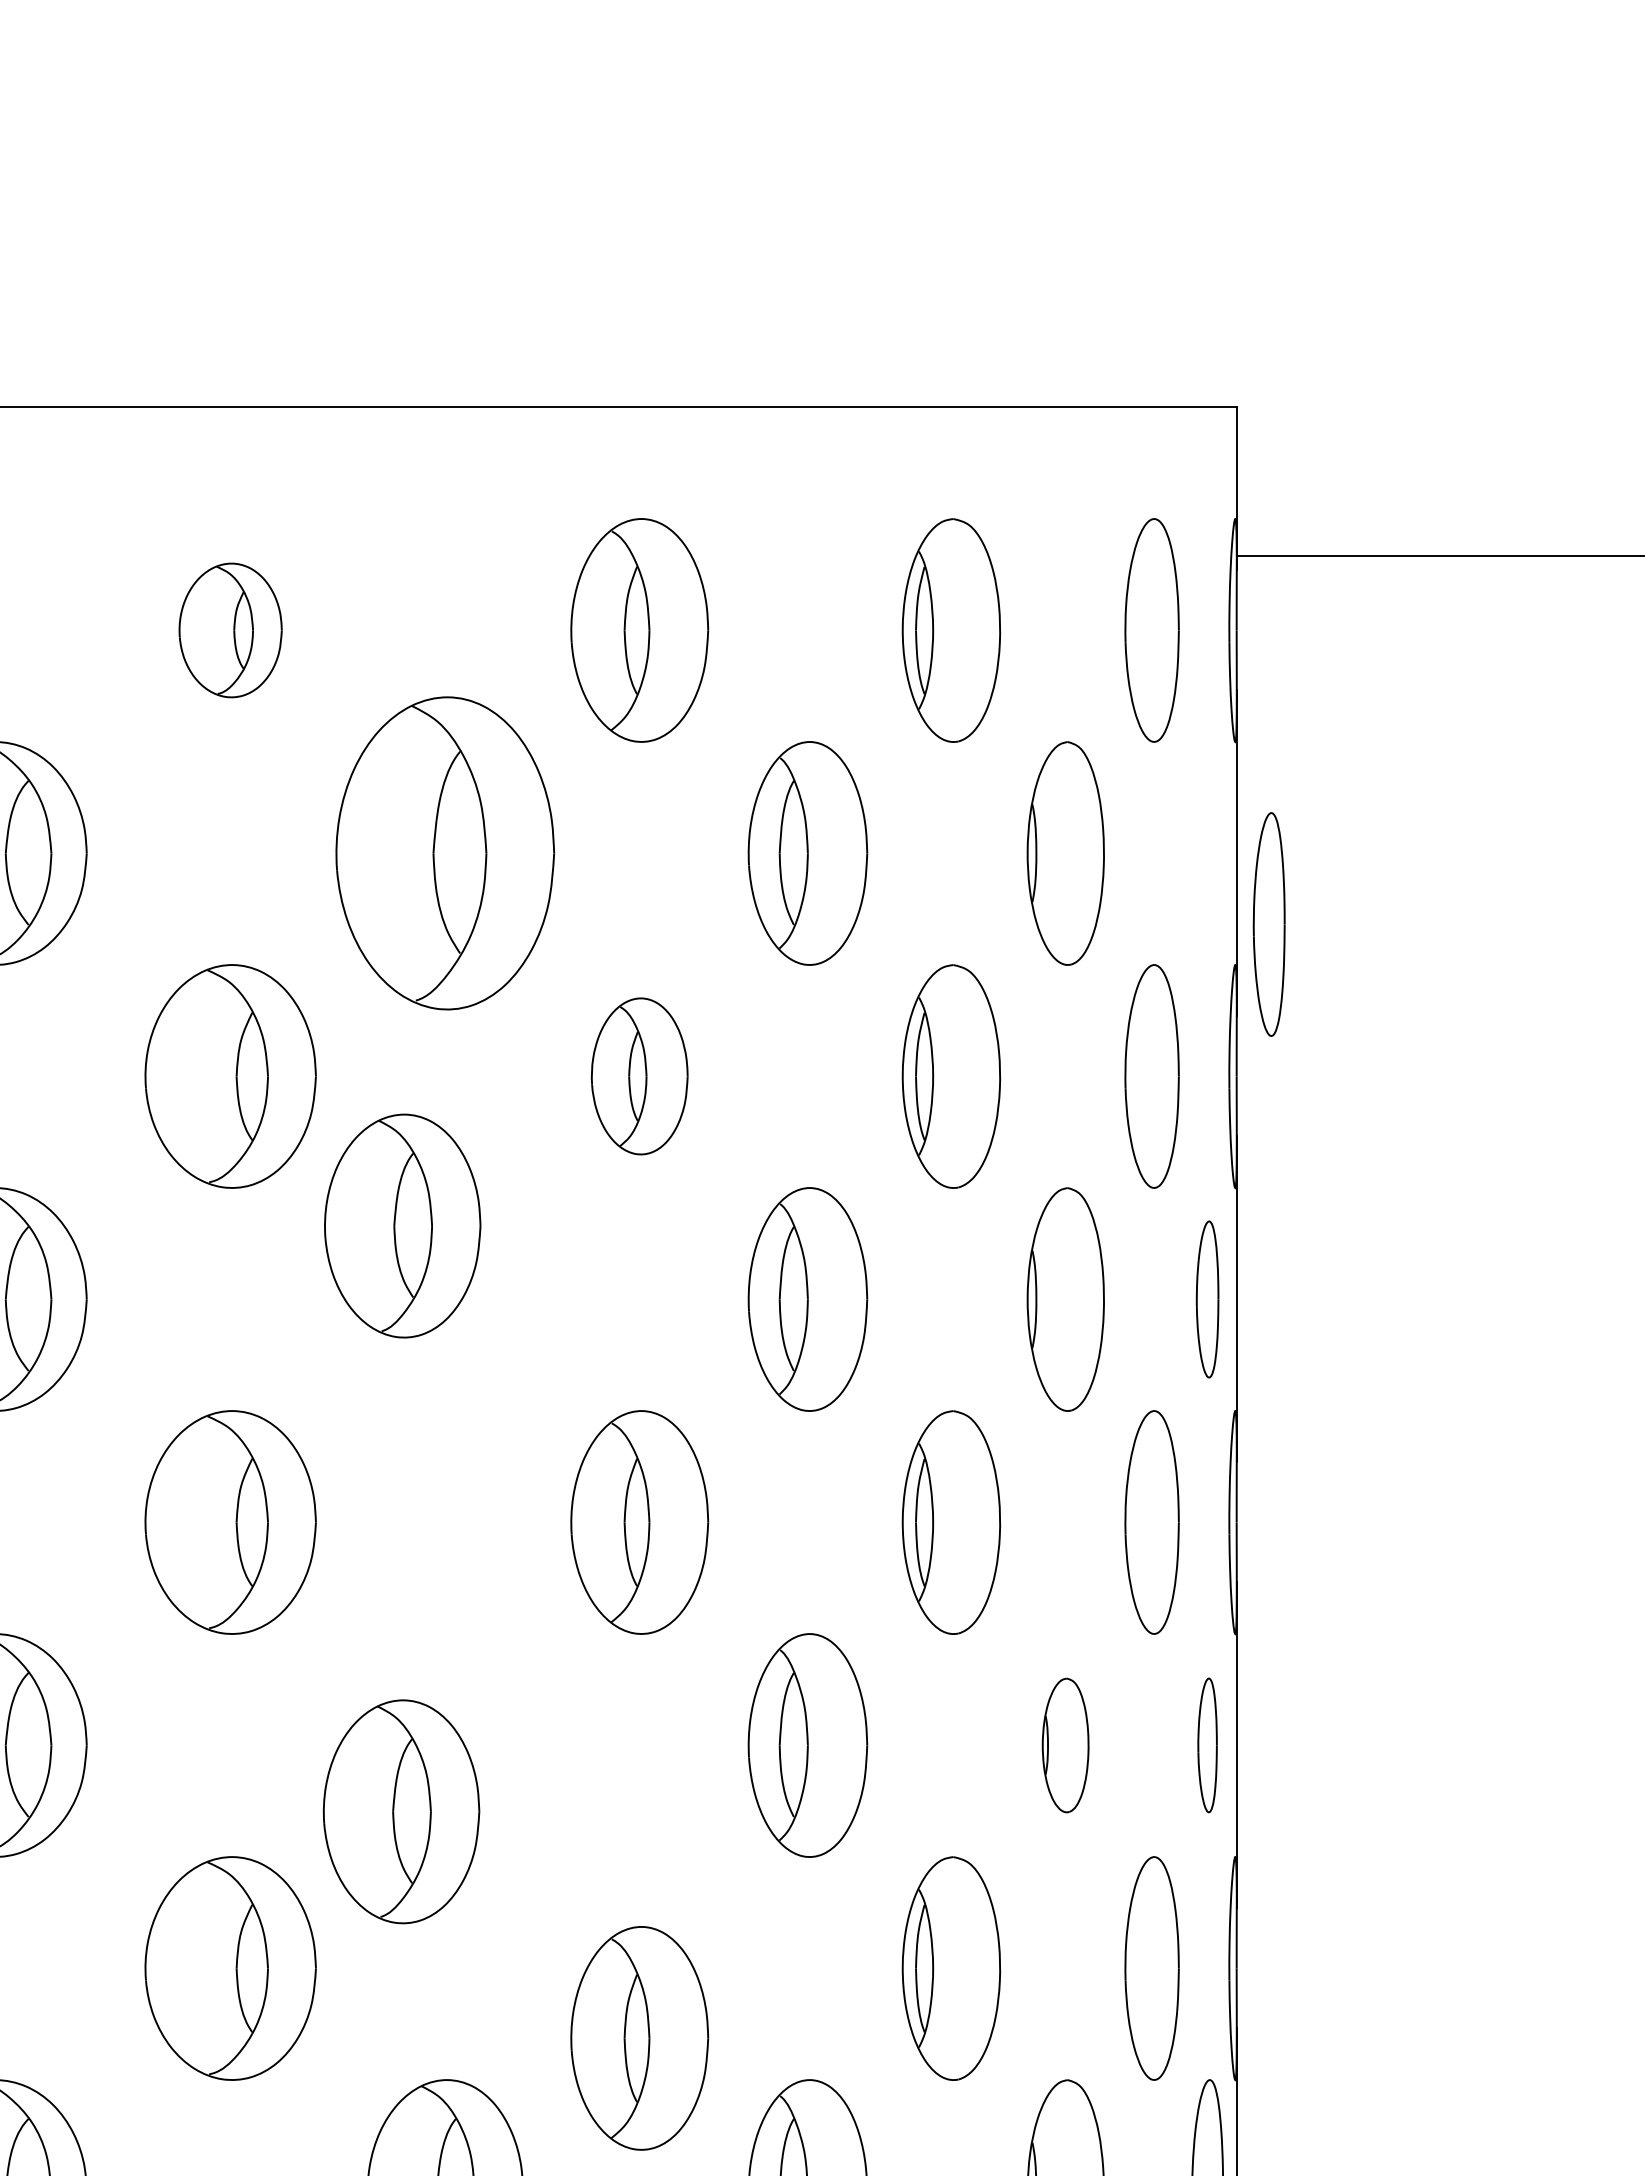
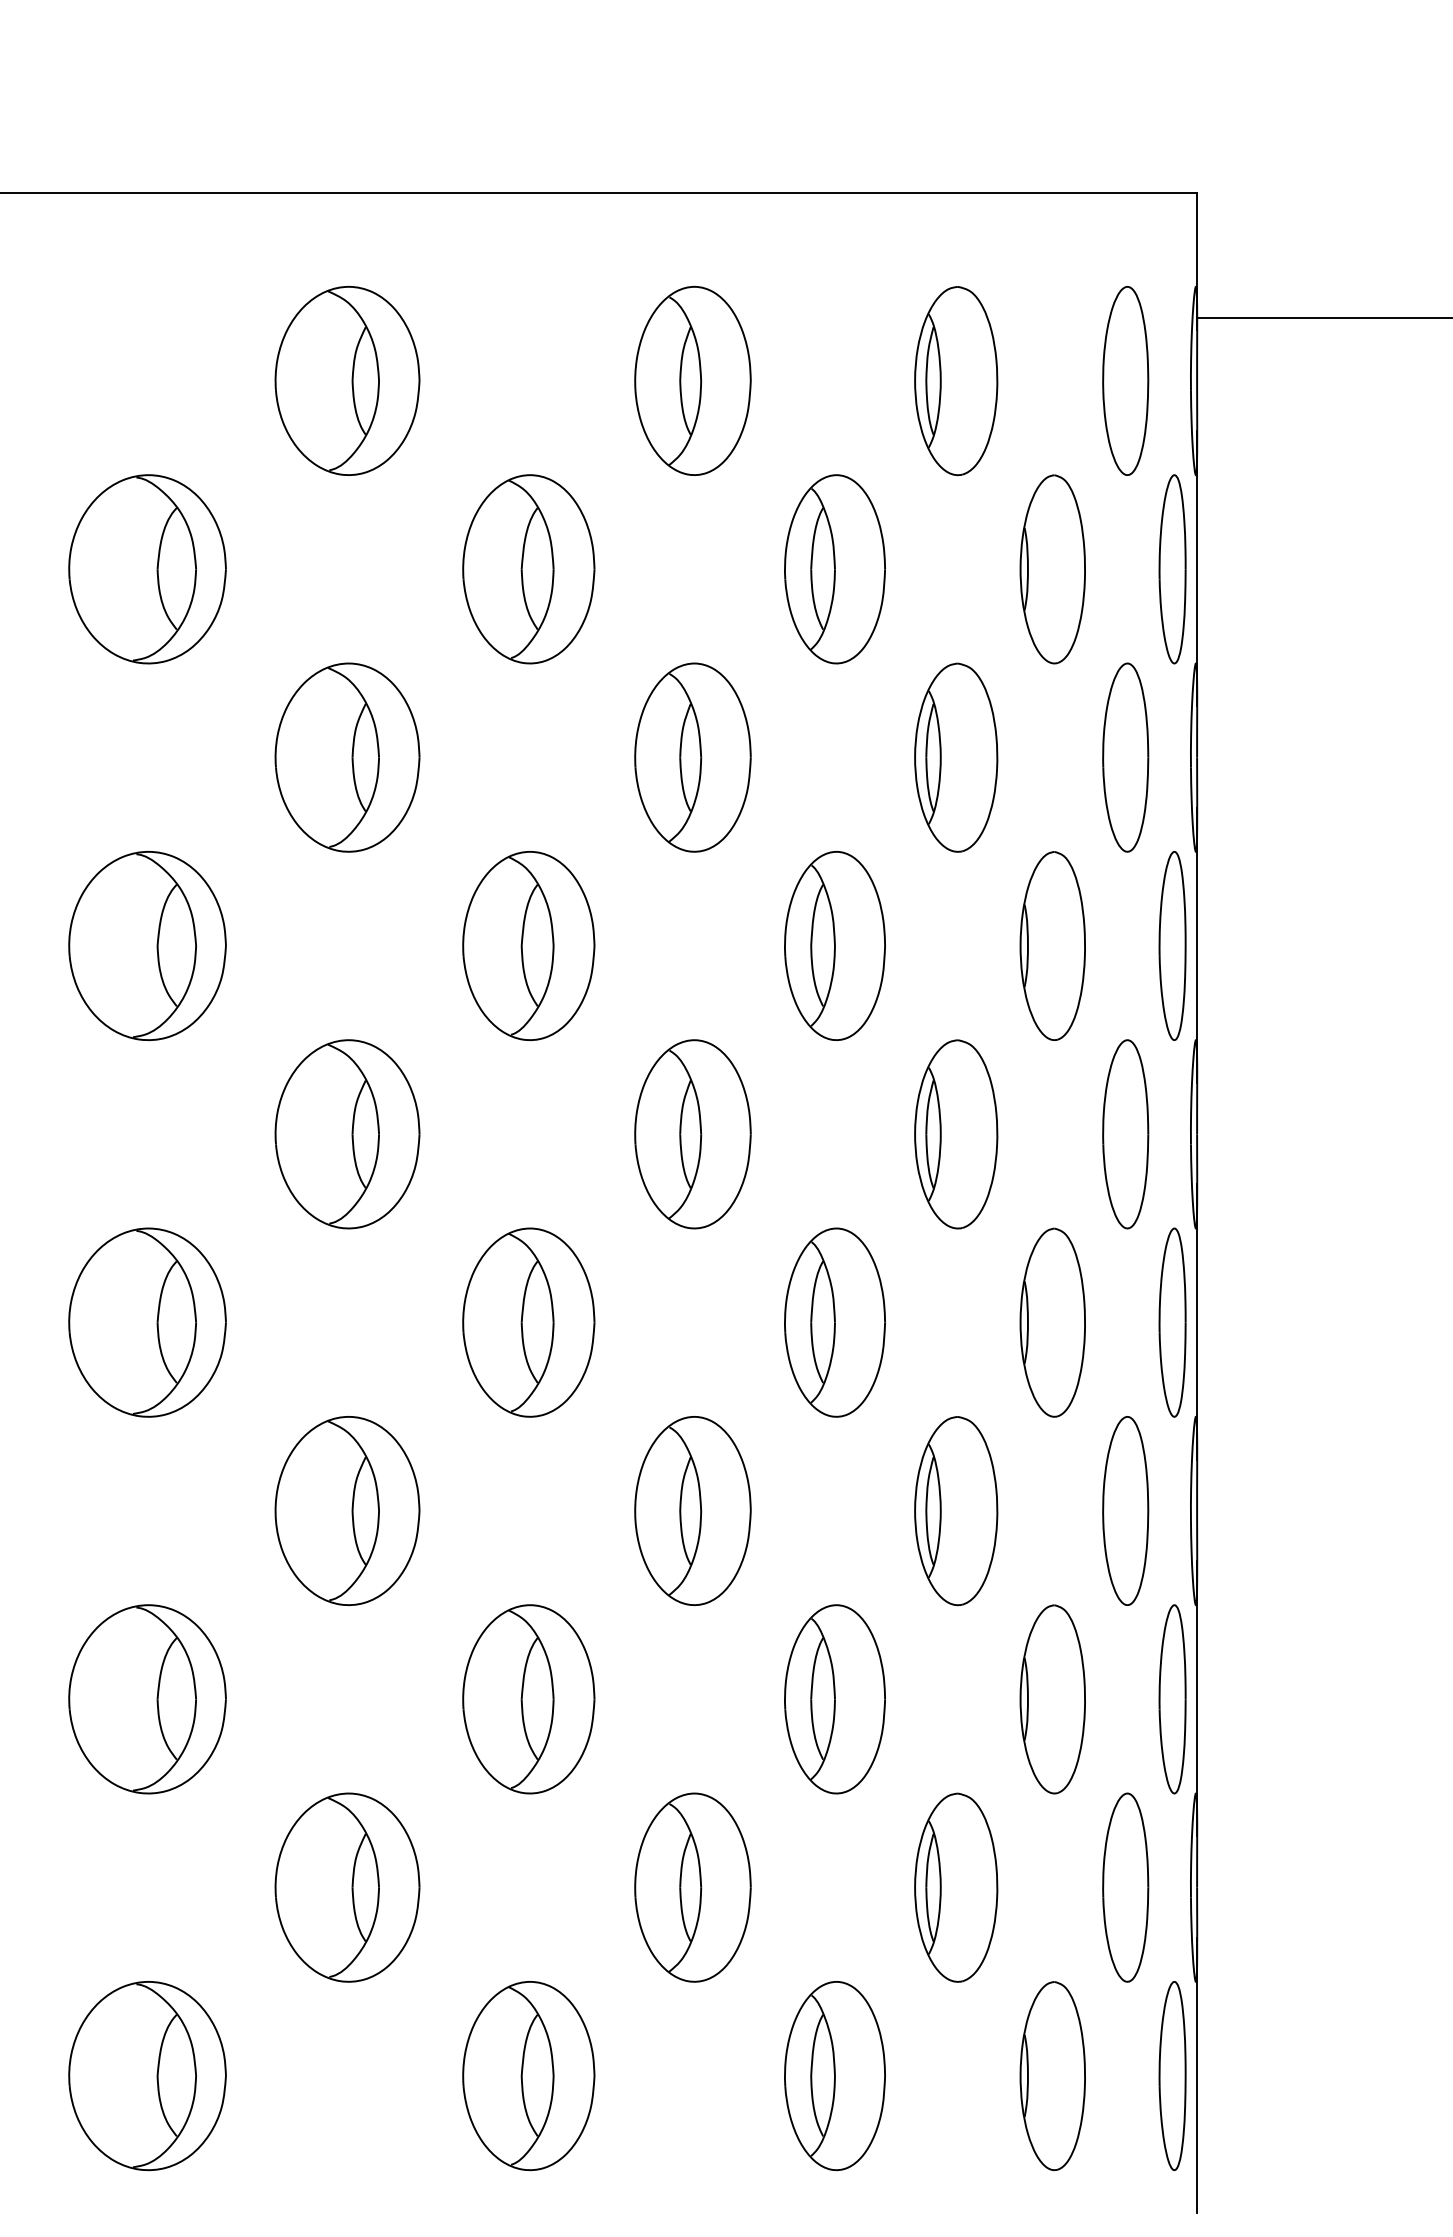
part: (230, 629) -> (347, 380), size x1.67
part: (444, 853) -> (528, 569), size x0.71
part: (1269, 924) -> (1172, 569), moved
part: (639, 1076) -> (692, 757), size x1.43
part: (402, 1225) -> (528, 945), moved
part: (1207, 1298) -> (1172, 945), size x1.43
part: (1065, 1745) -> (1052, 1322), size x1.67
part: (1207, 1745) -> (1172, 1322), size x1.67
part: (401, 1811) -> (528, 1322), moved
part: (639, 2037) -> (692, 1510), moved

